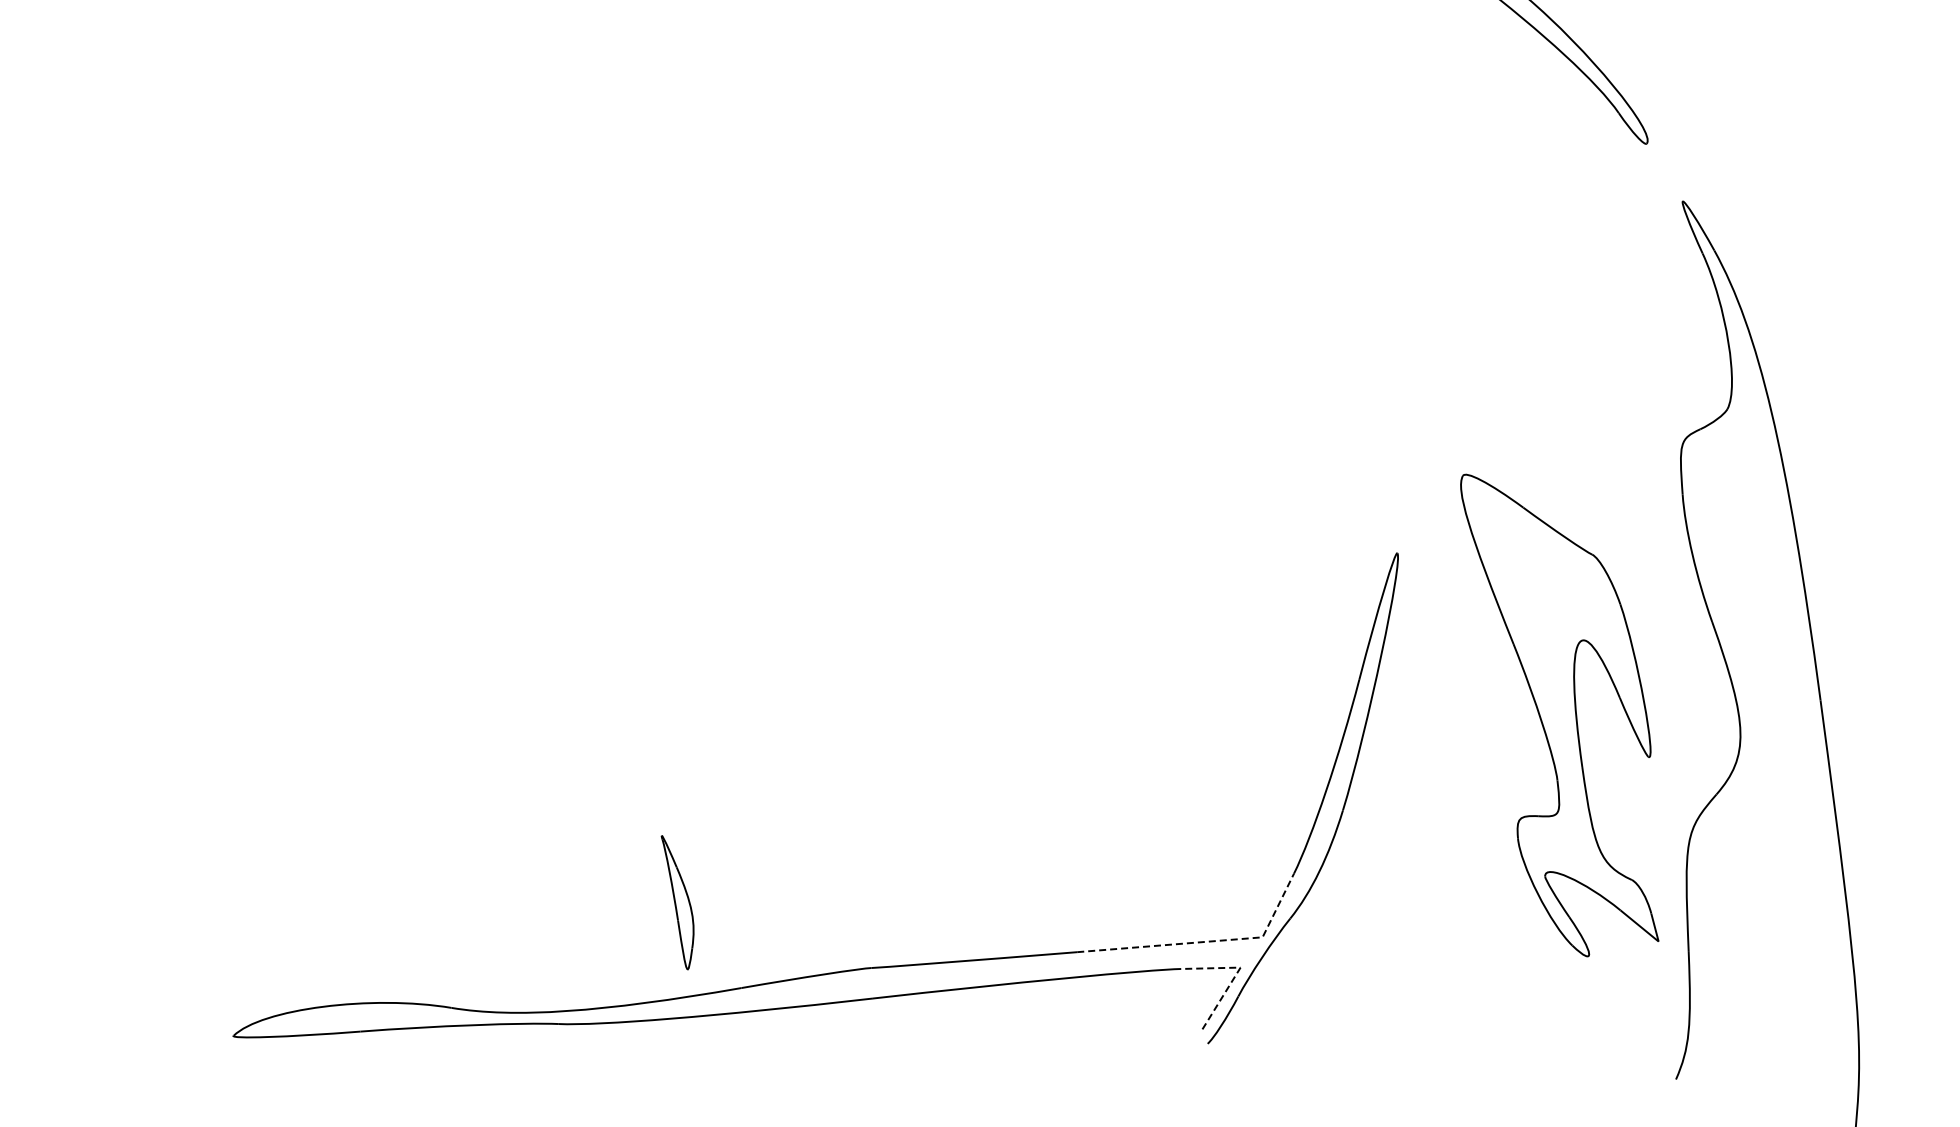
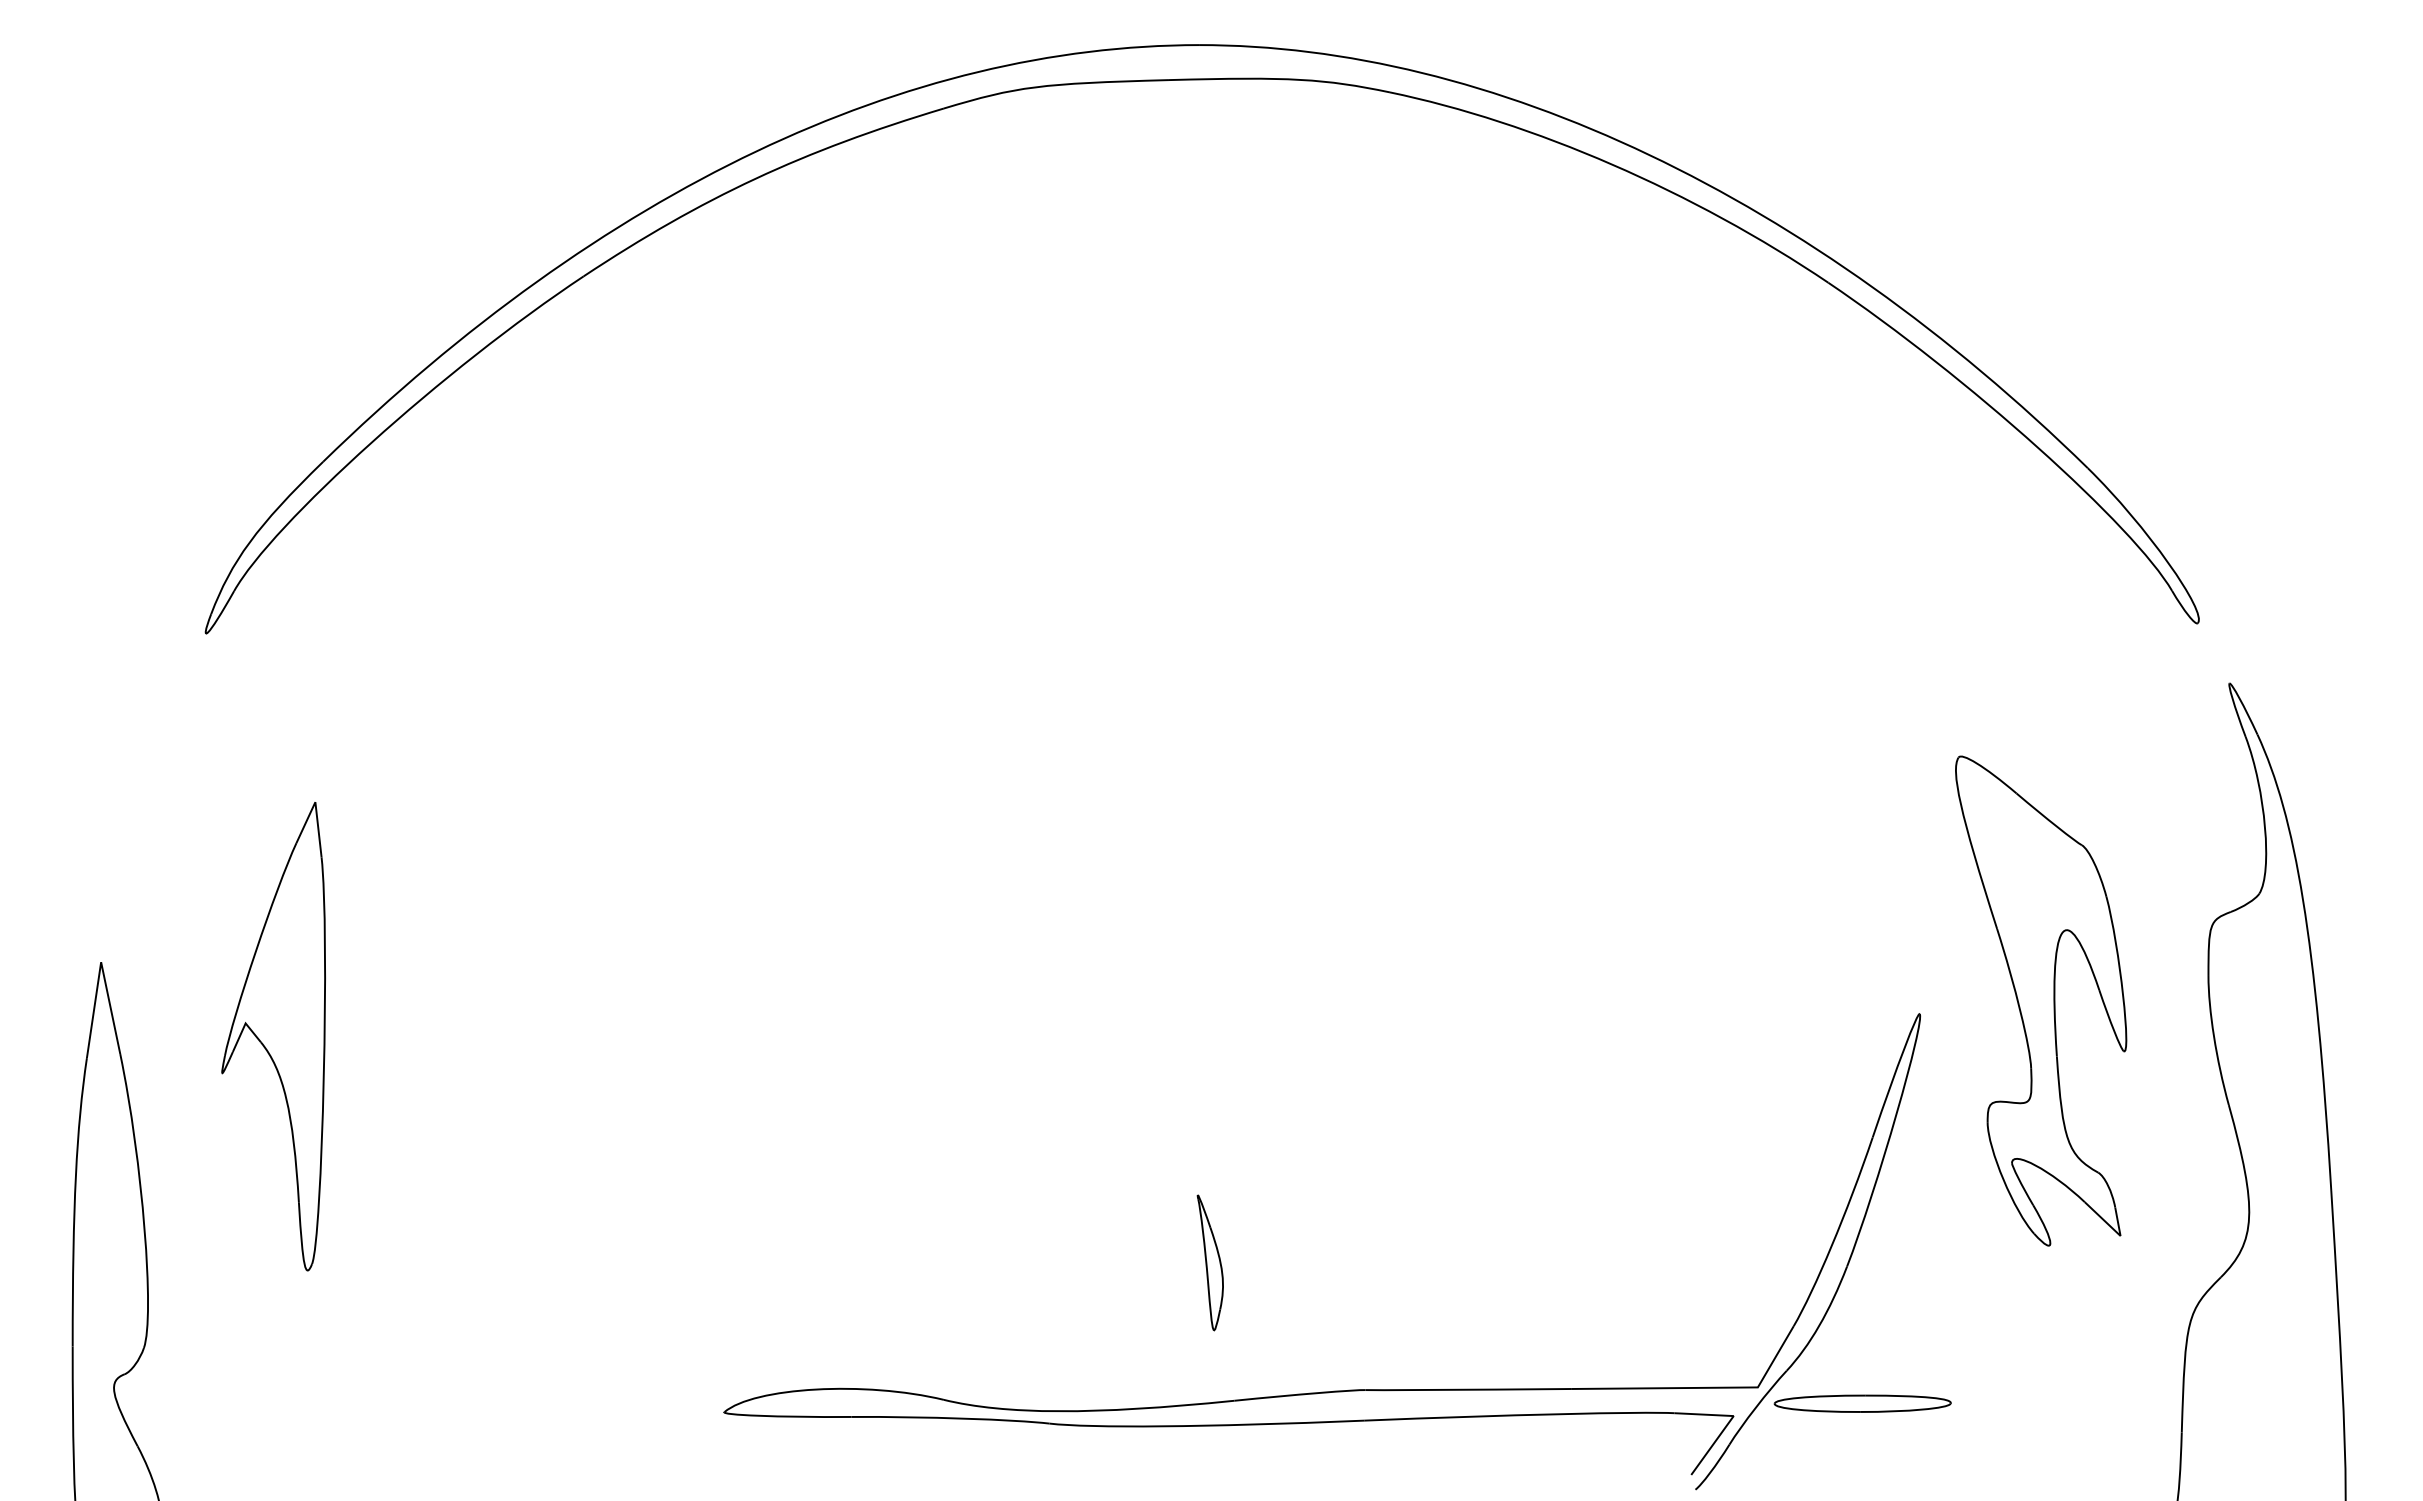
part: (1562, 712) -> (2041, 1000), moved
part: (678, 902) -> (1209, 1262), moved
line: (1206, 941) -> (1701, 1387), dashed -> solid
part: (1368, 945) -> (1862, 1403), added
line: (1237, 972) -> (1730, 1420), dashed -> solid

